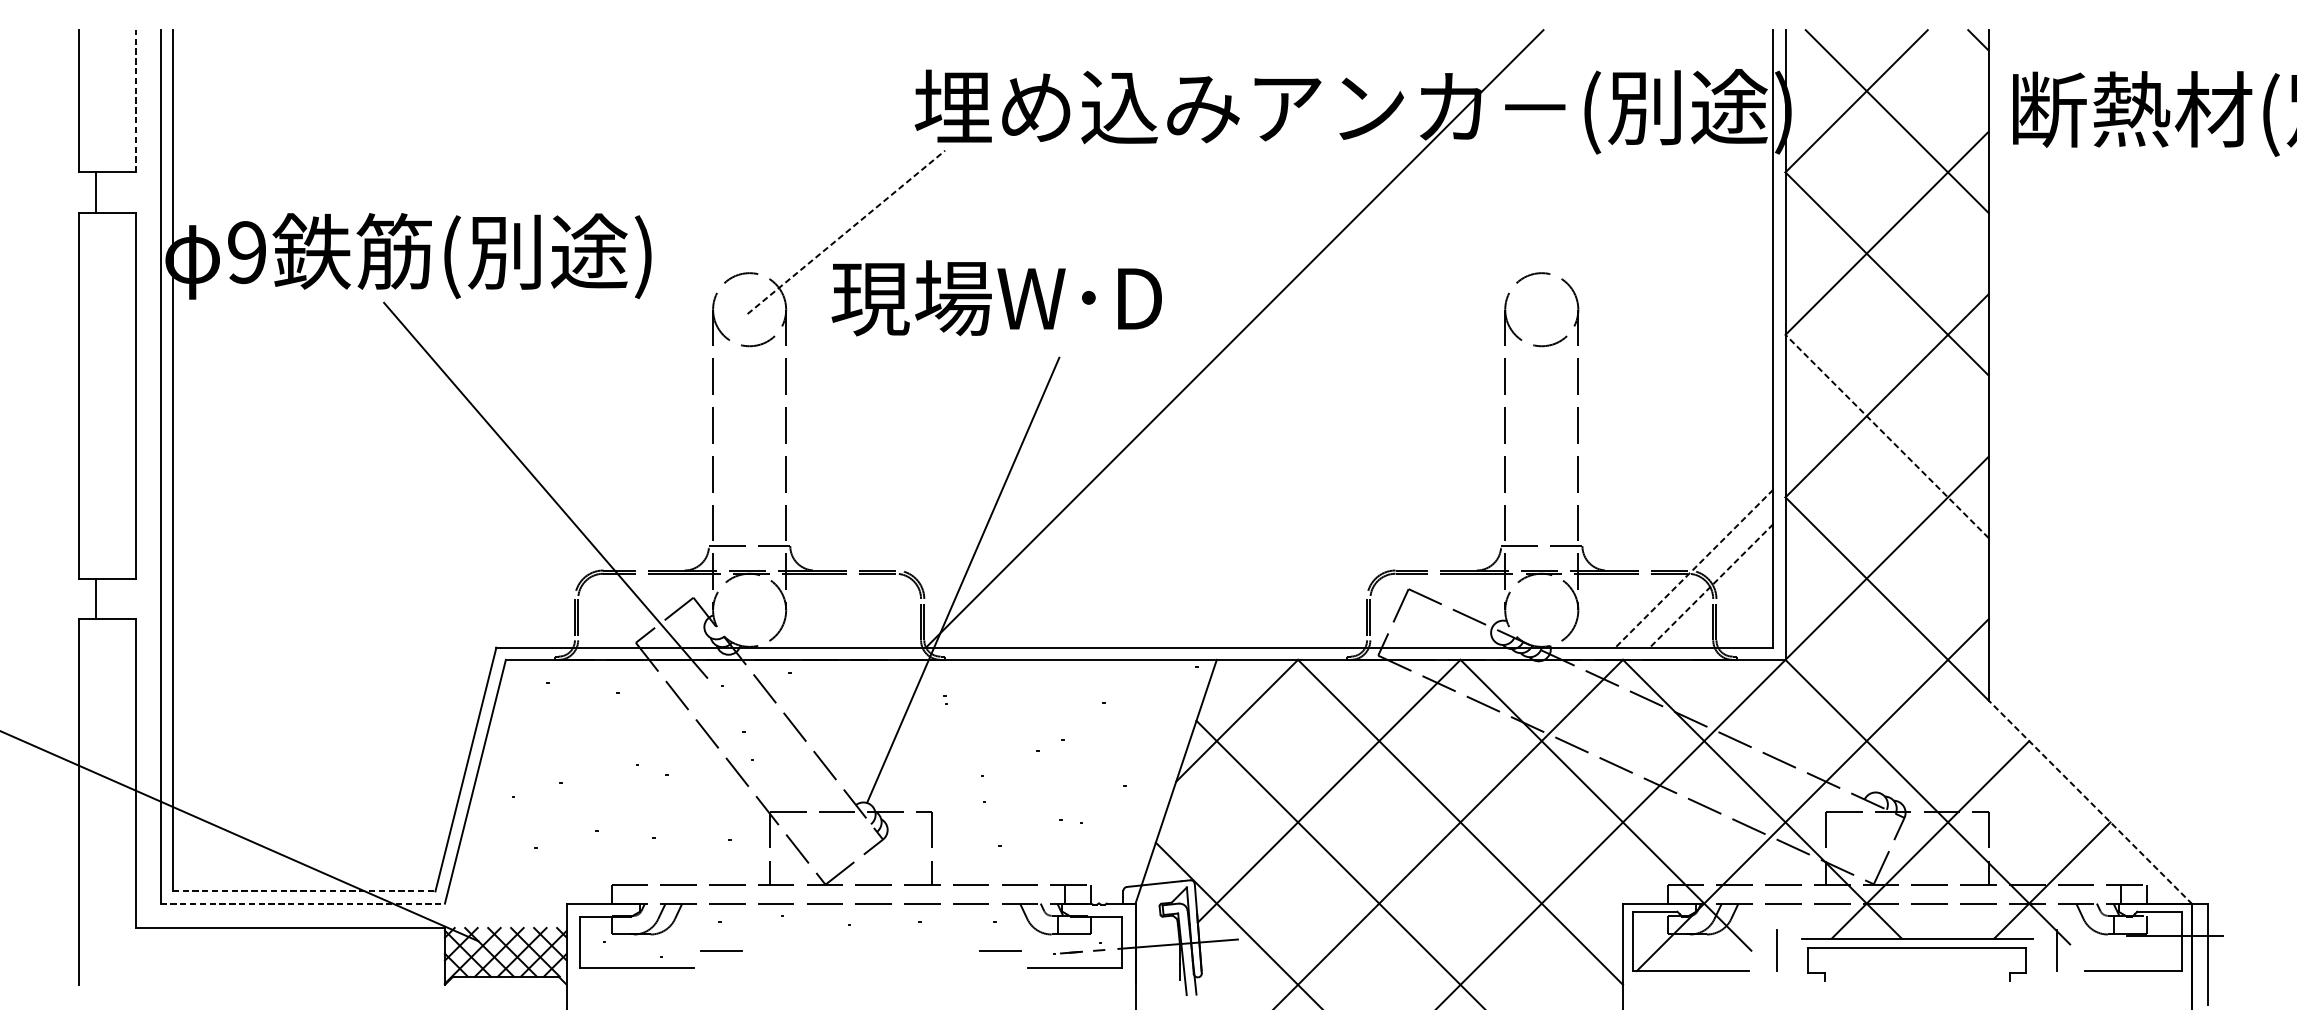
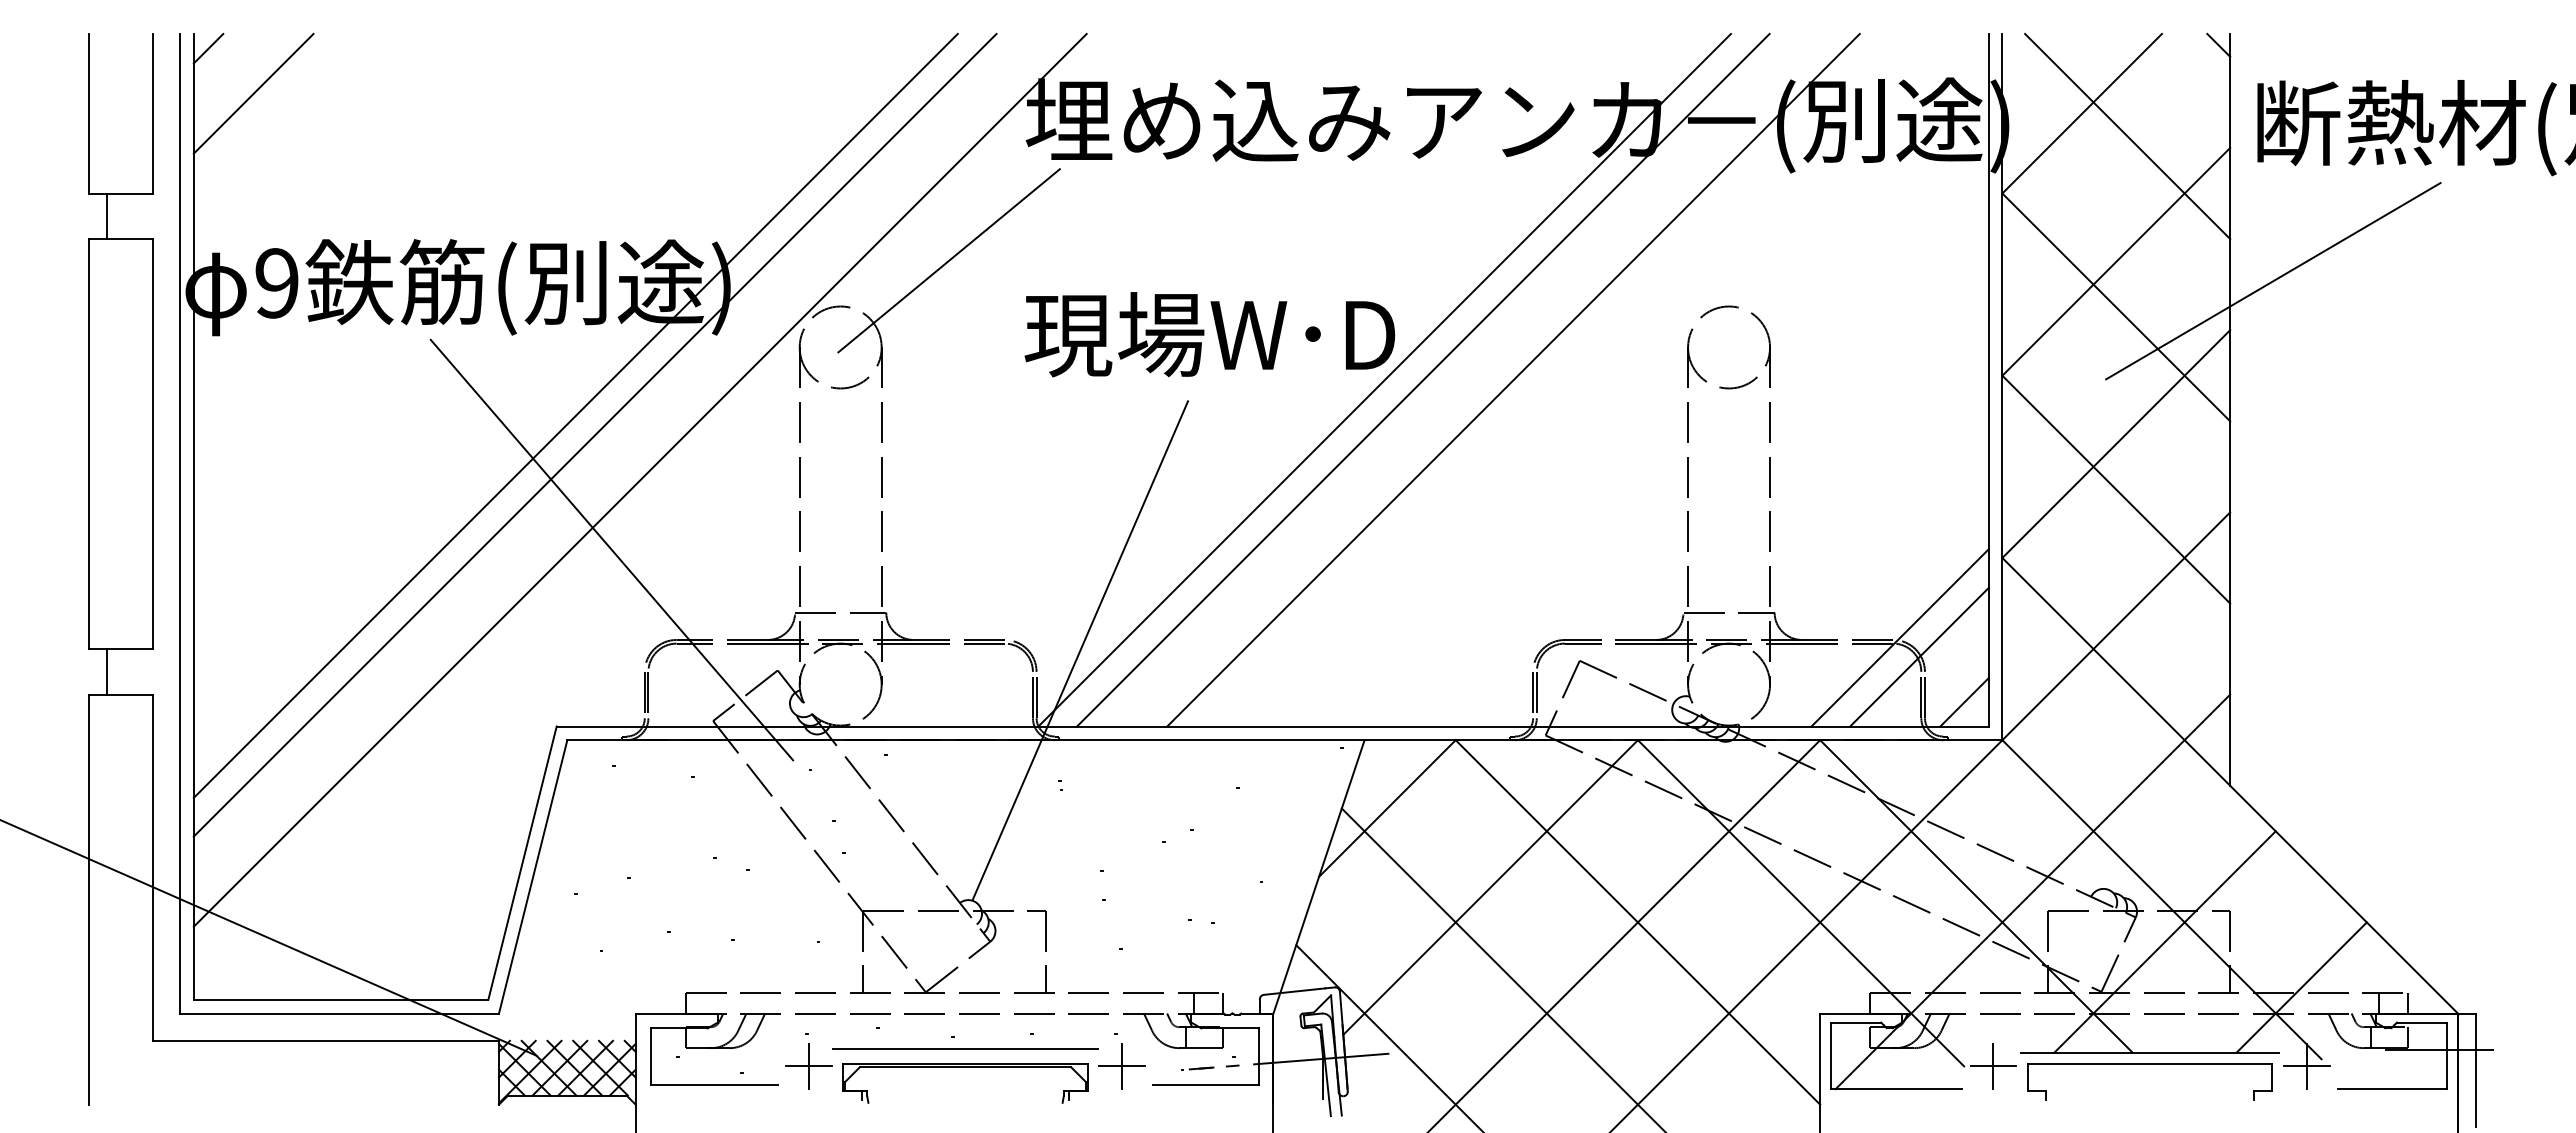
line: (185, 43) -> (208, 48), added
line: (226, 83) -> (253, 93), added
line: (135, 101) -> (152, 113), dashed -> solid
line: (846, 232) -> (949, 260), dashed -> solid
line: (2027, 250) -> (2273, 281), added
text: (996, 298) -> (1209, 334), moved
line: (1269, 338) -> (1423, 379), added
line: (1349, 338) -> (1513, 379), added
line: (513, 370) -> (575, 415), added
line: (530, 387) -> (594, 434), added
line: (570, 427) -> (639, 479), added
line: (1886, 436) -> (2115, 489), dashed -> solid
line: (1693, 569) -> (1899, 638), dashed -> solid
line: (1711, 586) -> (1919, 657), dashed -> solid
line: (1751, 626) -> (1964, 702), added
line: (2090, 802) -> (2344, 900), dashed -> solid
line: (304, 891) -> (341, 999), dashed -> solid
line: (303, 903) -> (340, 1013), dashed -> solid
line: (860, 934) -> (965, 1048), added
line: (720, 950) -> (808, 1066), added
line: (1000, 950) -> (1122, 1066), added
line: (1777, 950) -> (1993, 1066), added
line: (2056, 950) -> (2306, 1066), added
part: (860, 951) -> (965, 1067), added

